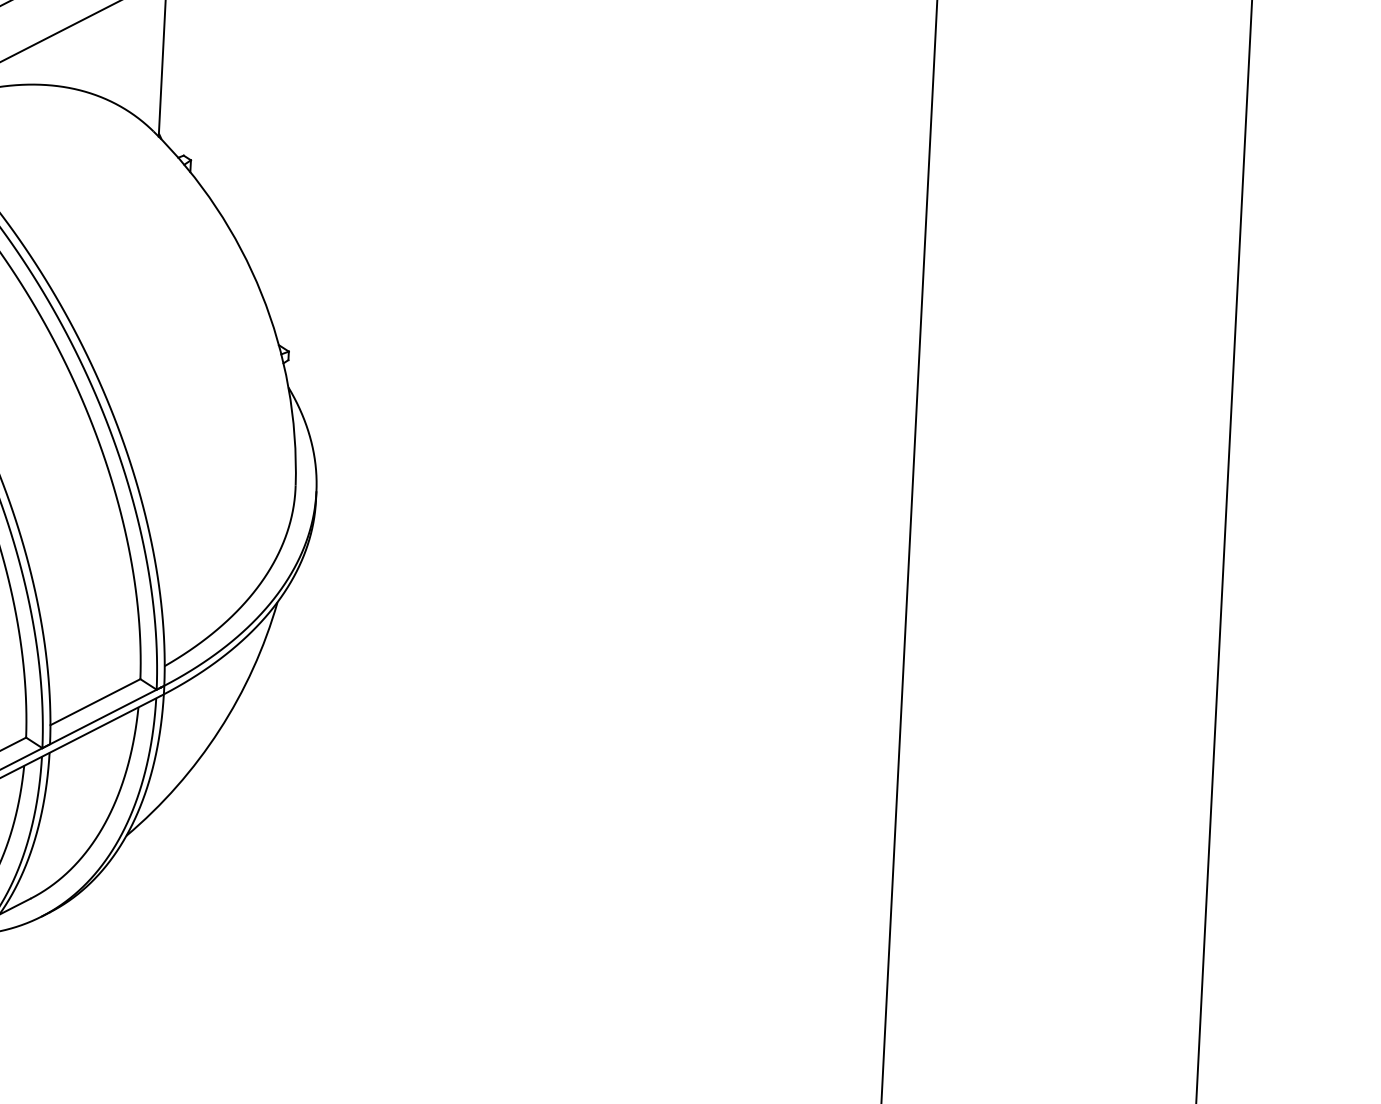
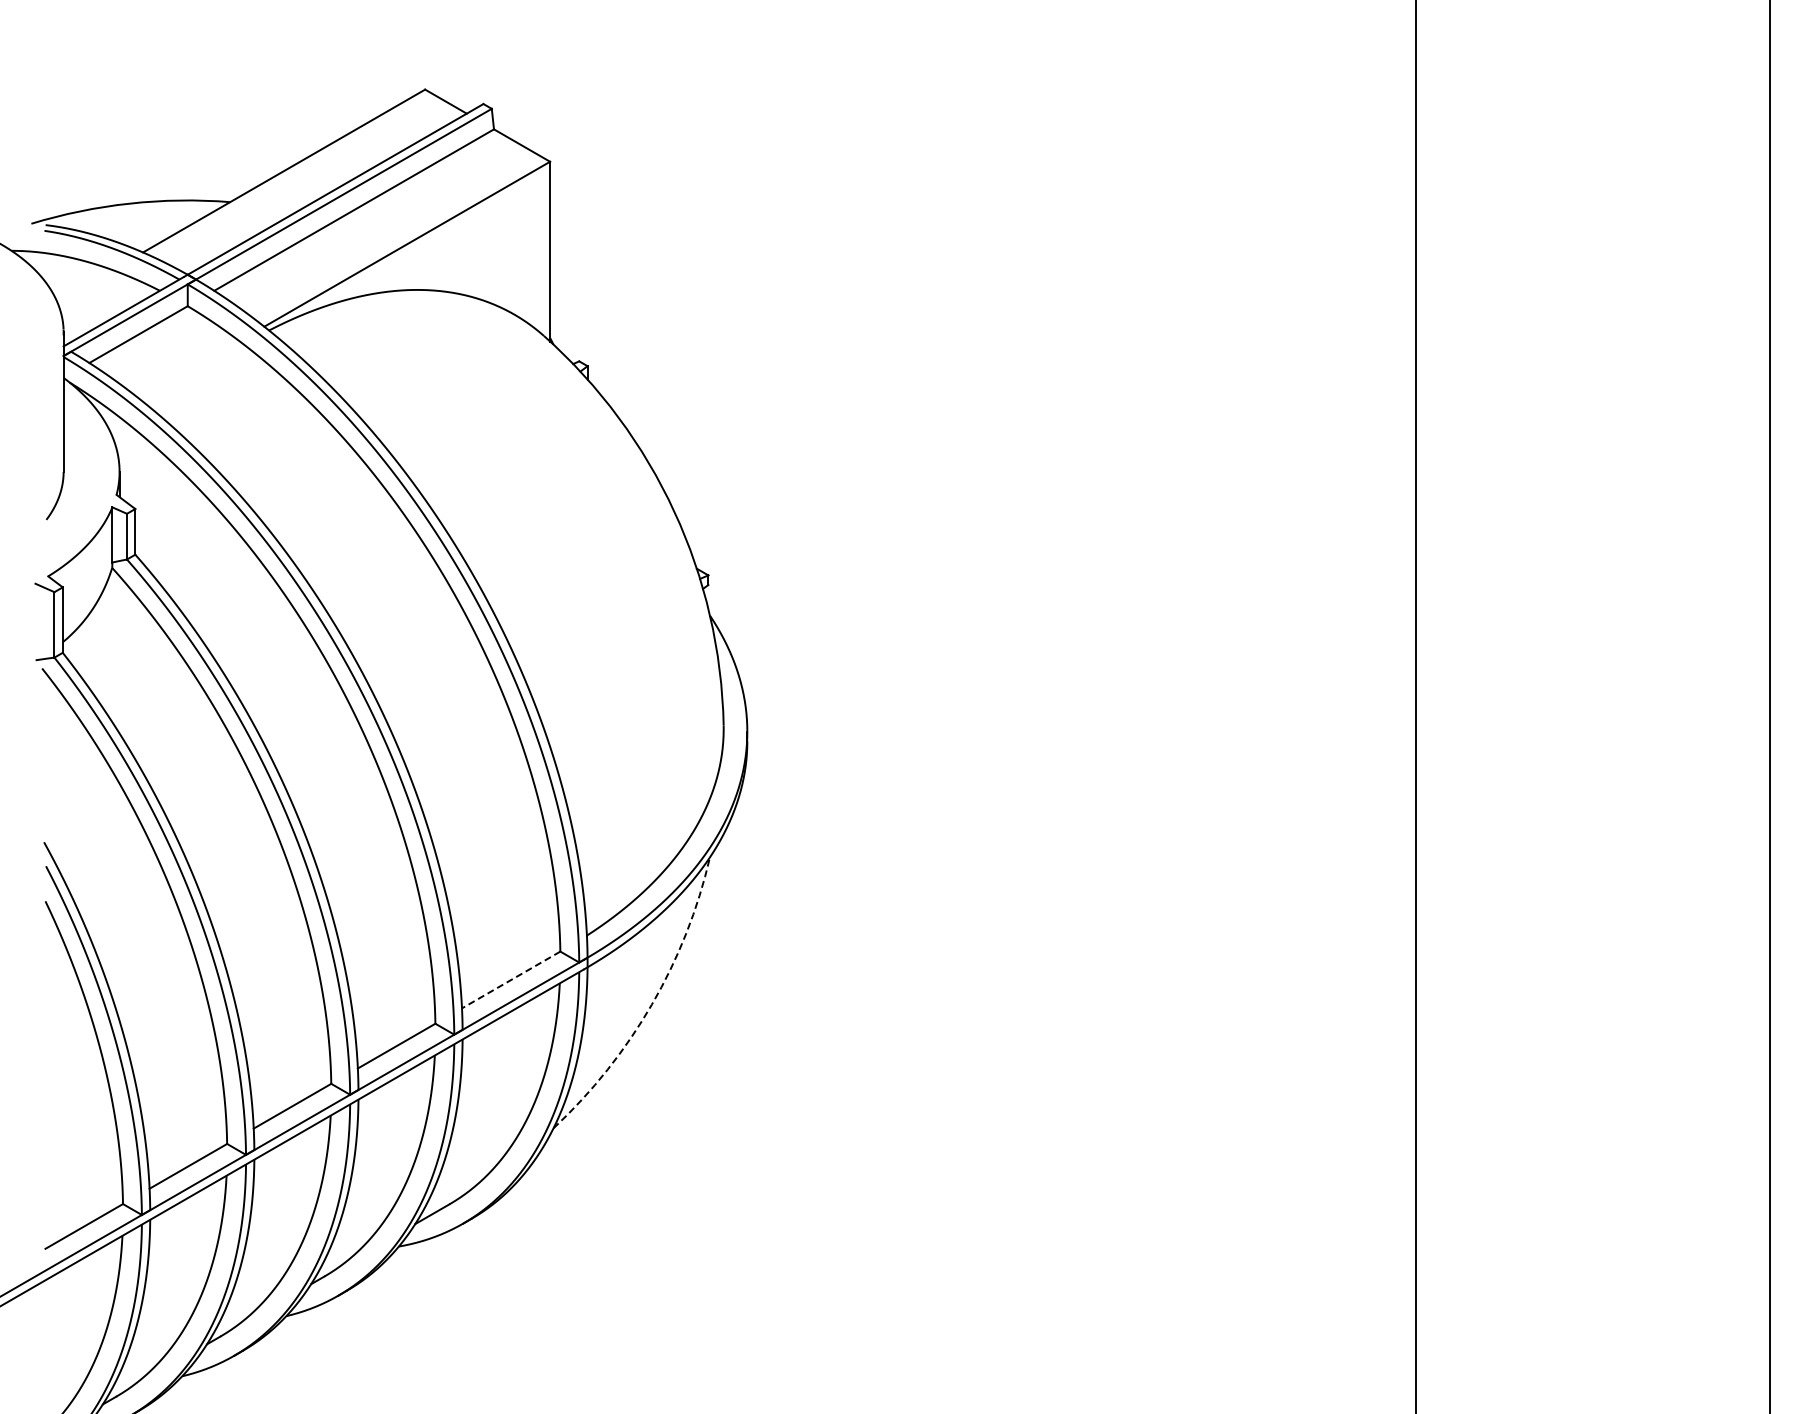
line: (95, 701) -> (511, 979), solid -> dashed
arc: (218, 730) -> (651, 1004), solid -> dashed

